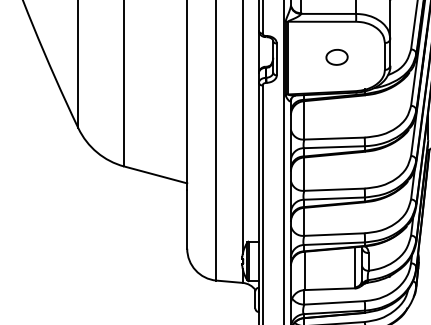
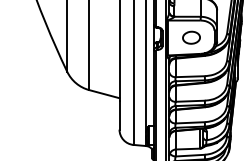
part: (337, 57) -> (191, 37), size x1.67

